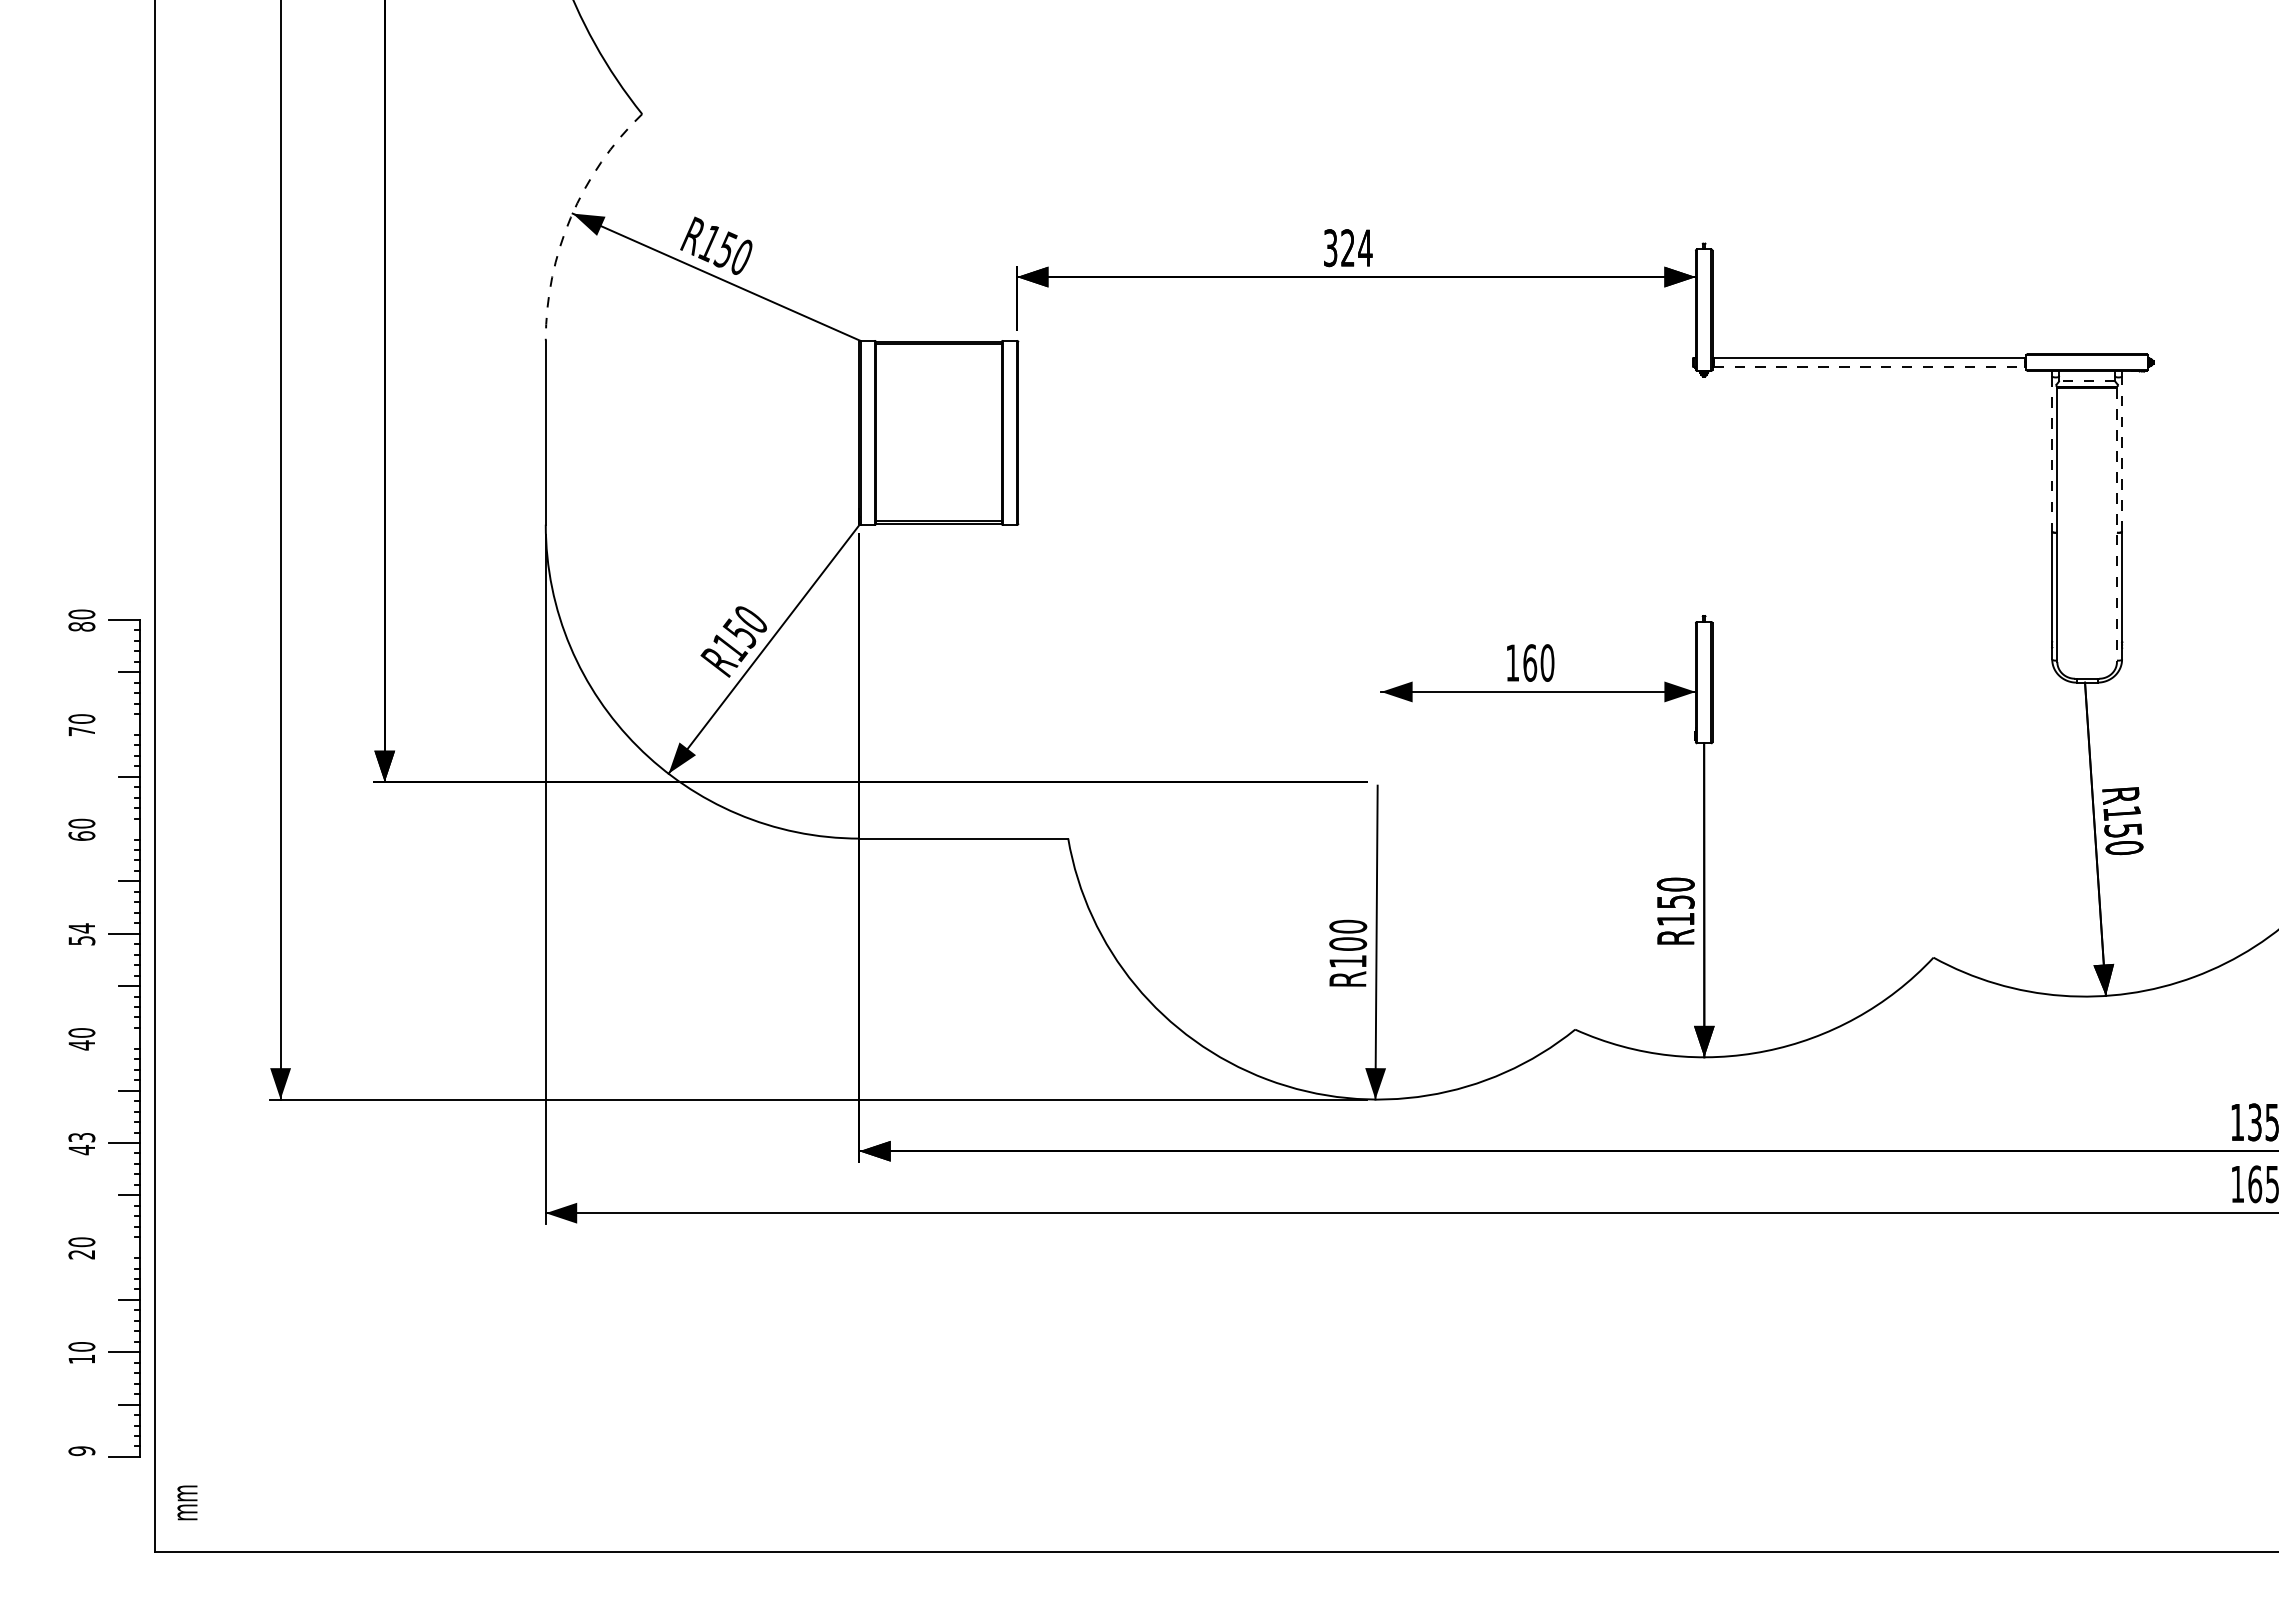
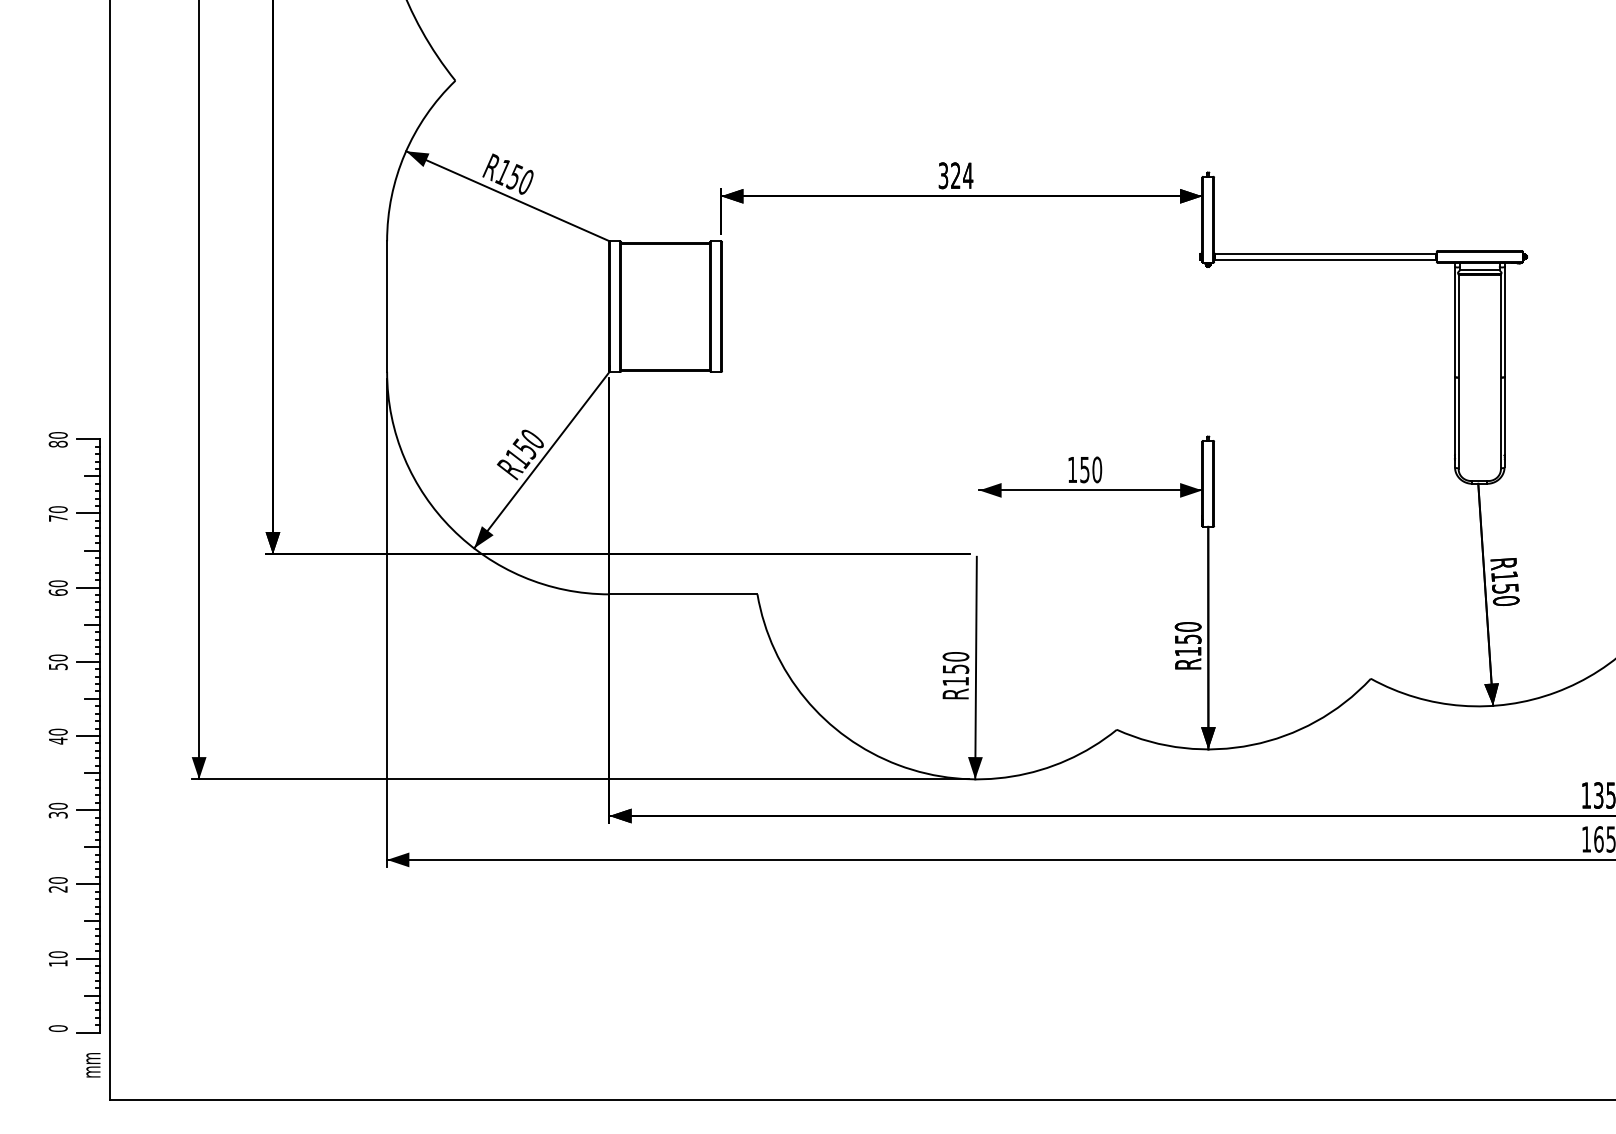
arc: (570, 217) -> (404, 154), dashed -> solid
line: (1869, 366) -> (1325, 259), dashed -> solid
line: (2087, 380) -> (1480, 269), dashed -> solid
line: (2052, 453) -> (1455, 321), dashed -> solid
line: (2122, 453) -> (1504, 321), dashed -> solid
line: (2116, 525) -> (1500, 372), dashed -> solid
text: (1530, 662) -> (1085, 469), 160 -> 150
line: (124, 724) -> (88, 513), added
line: (124, 829) -> (88, 587), added
text: (81, 928) -> (57, 658), 54 -> 50
text: (1348, 943) -> (956, 668), R100 -> R150
line: (124, 1038) -> (88, 736), added
text: (81, 1143) -> (57, 810), 43 -> 30
line: (124, 1247) -> (88, 884), added
text: (81, 1451) -> (57, 1028), 9 -> 0
text: (187, 1502) -> (93, 1065), moved

